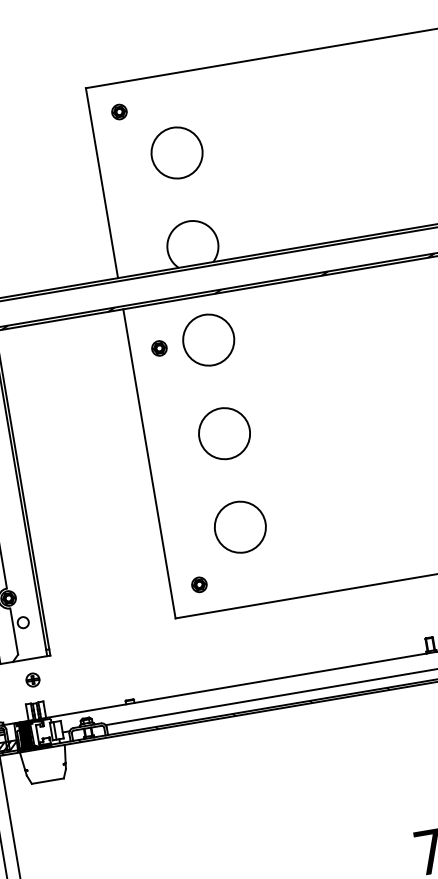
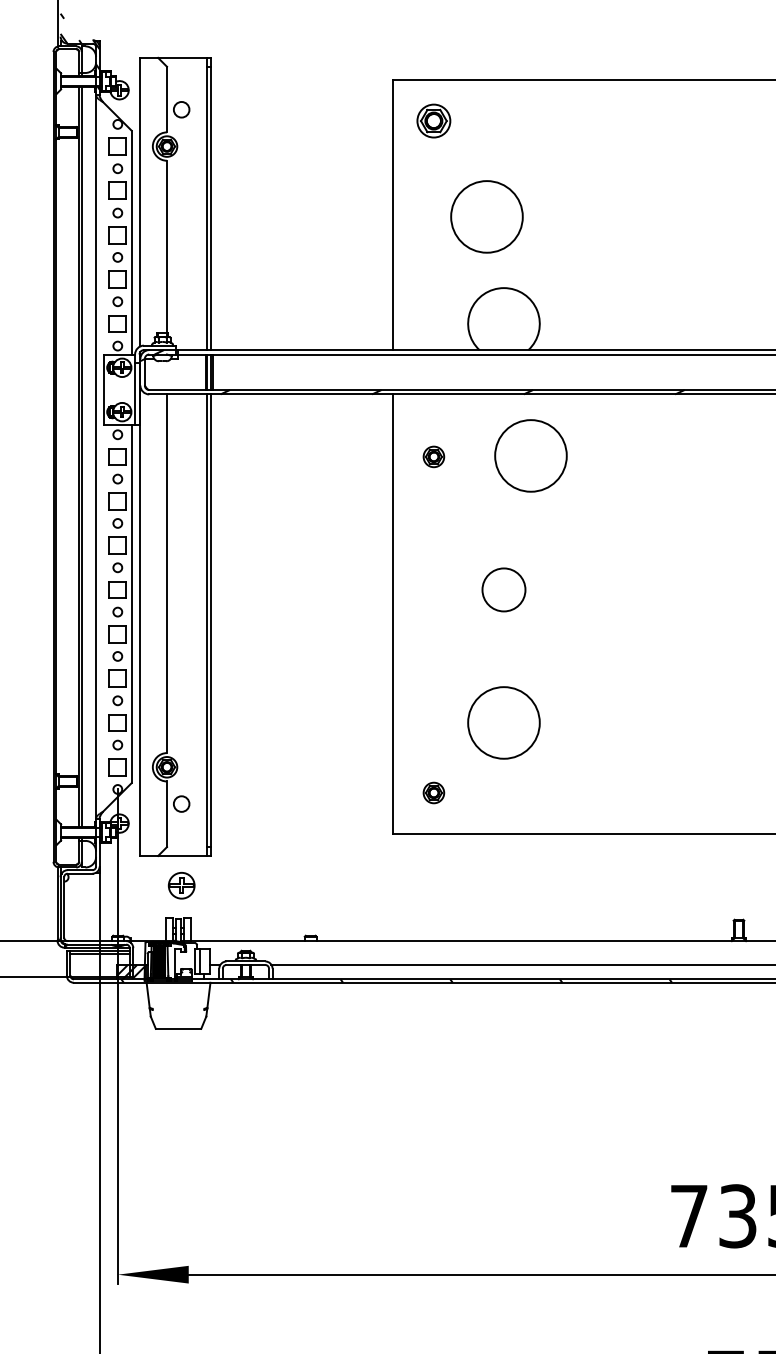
part: (119, 111) -> (433, 120), size x1.6
circle: (176, 152) -> (486, 216), moved
circle: (208, 339) -> (530, 455), moved
circle: (224, 433) -> (503, 589), size x0.6
part: (32, 679) -> (181, 885), size x1.4

